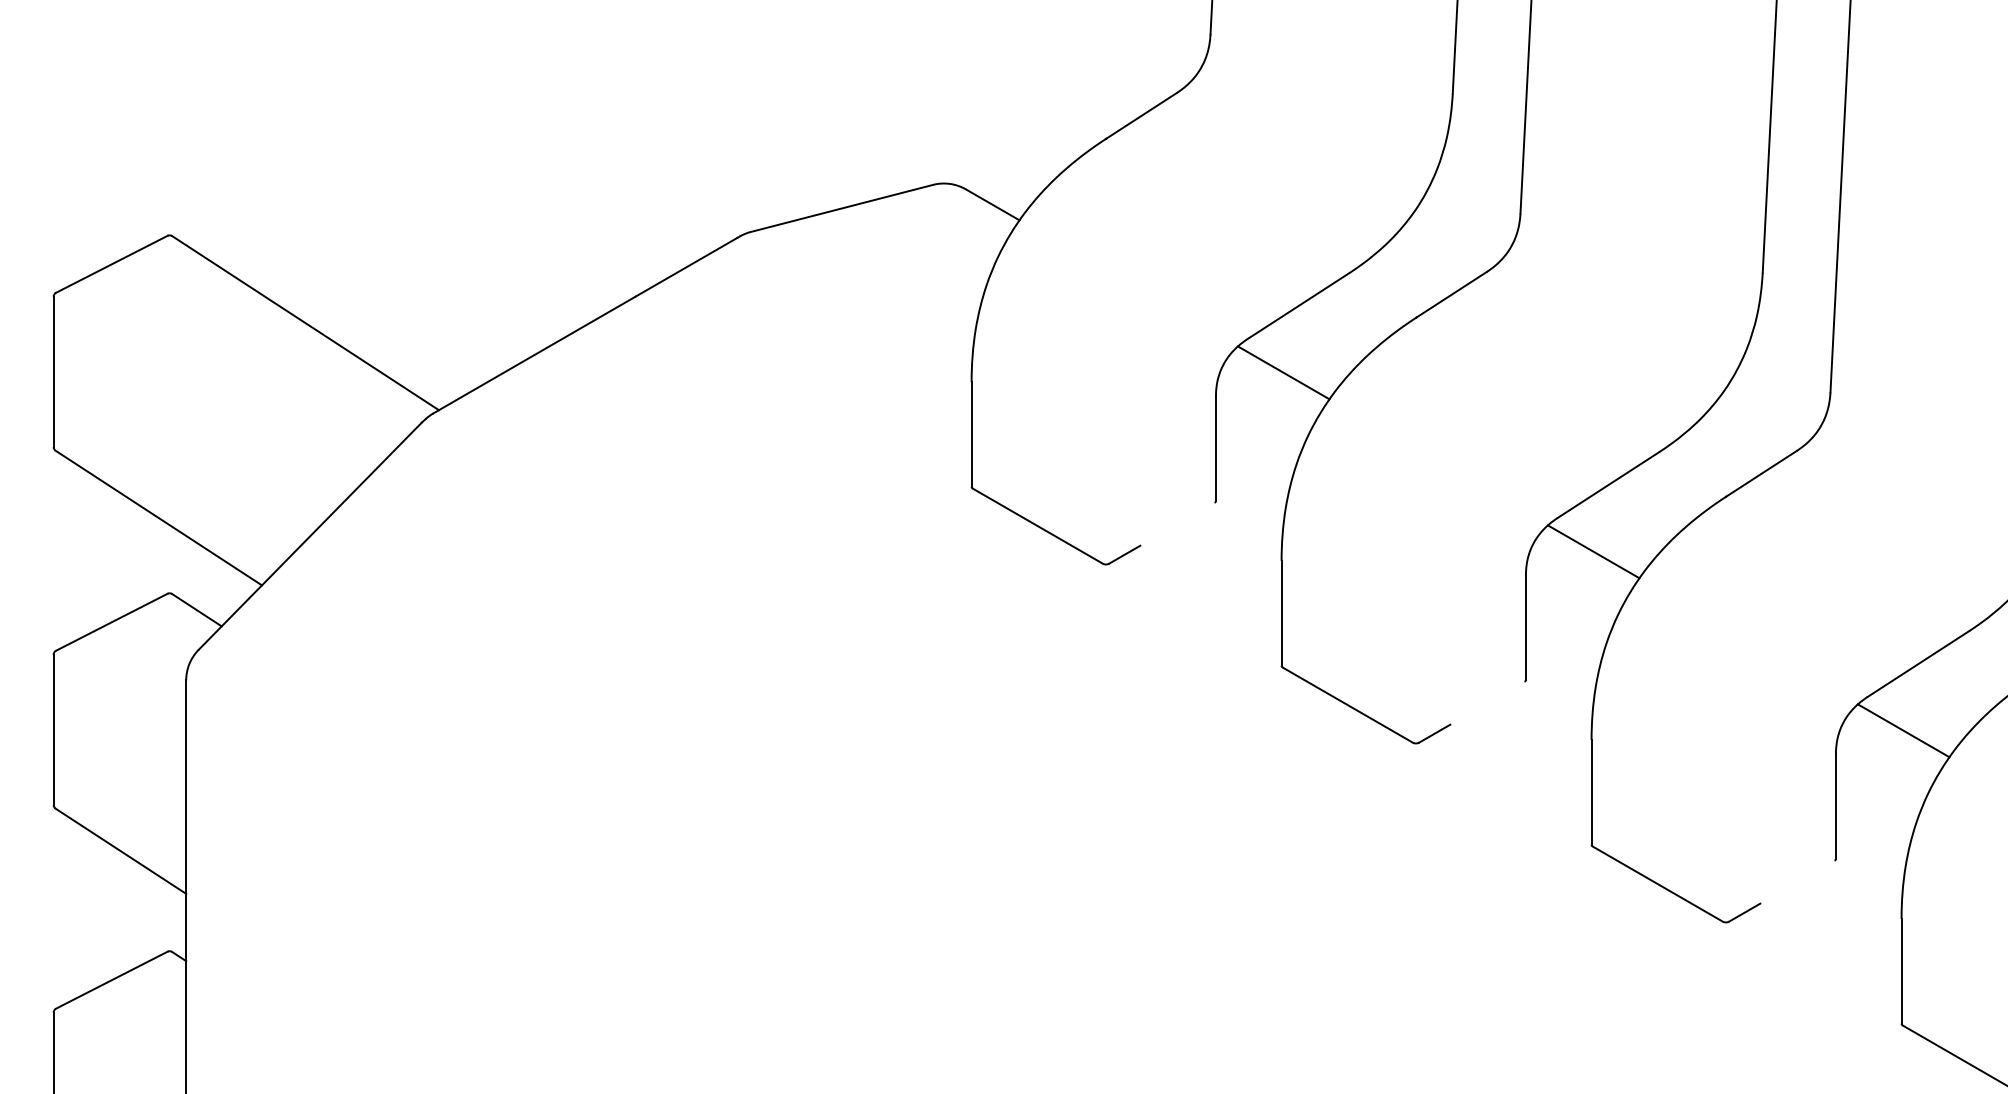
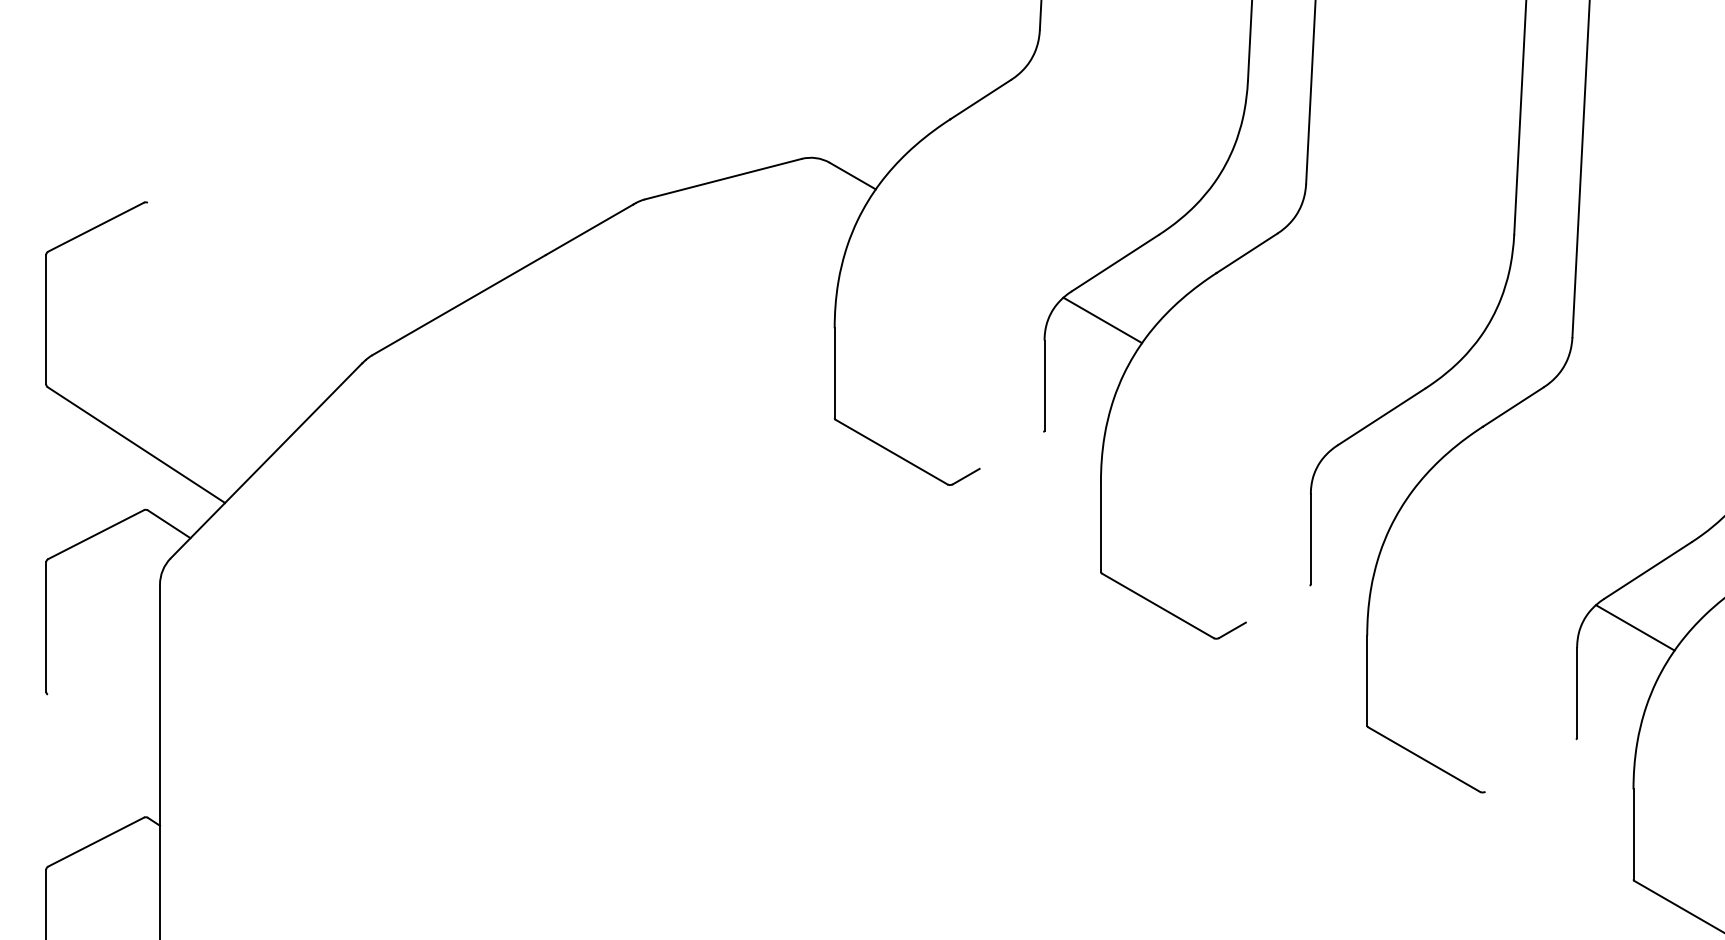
line: (305, 323) -> (262, 278), removed
line: (1593, 551) -> (1368, 473), removed
line: (120, 850) -> (103, 730), removed
line: (1744, 912) -> (1498, 783), removed

